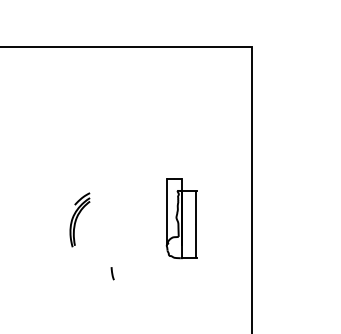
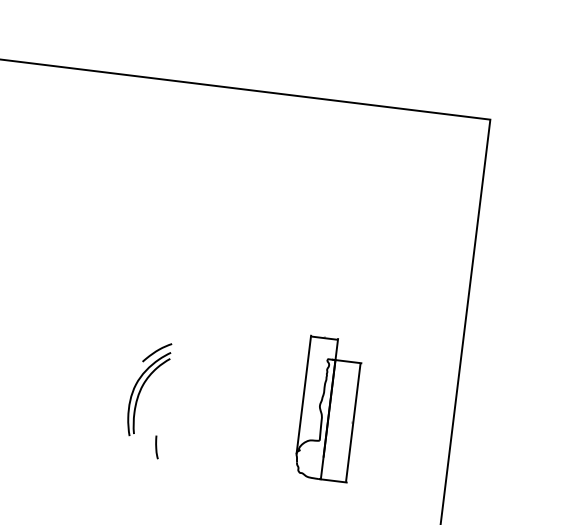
curve: (112, 273) -> (156, 447), moved

